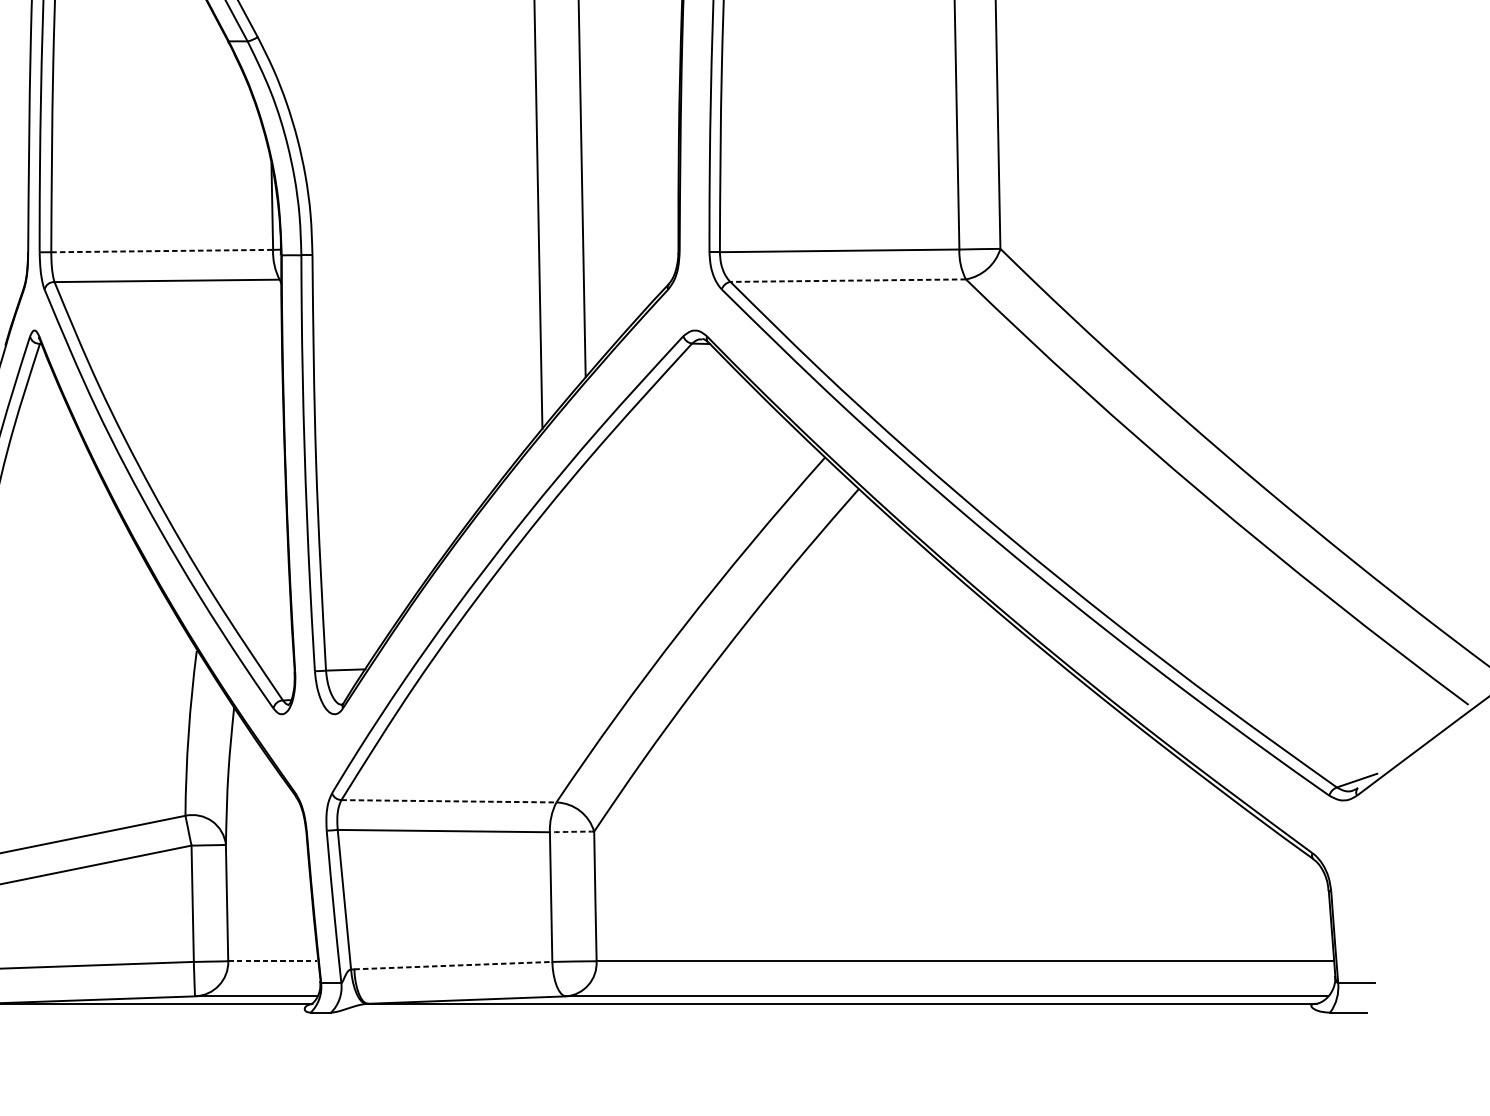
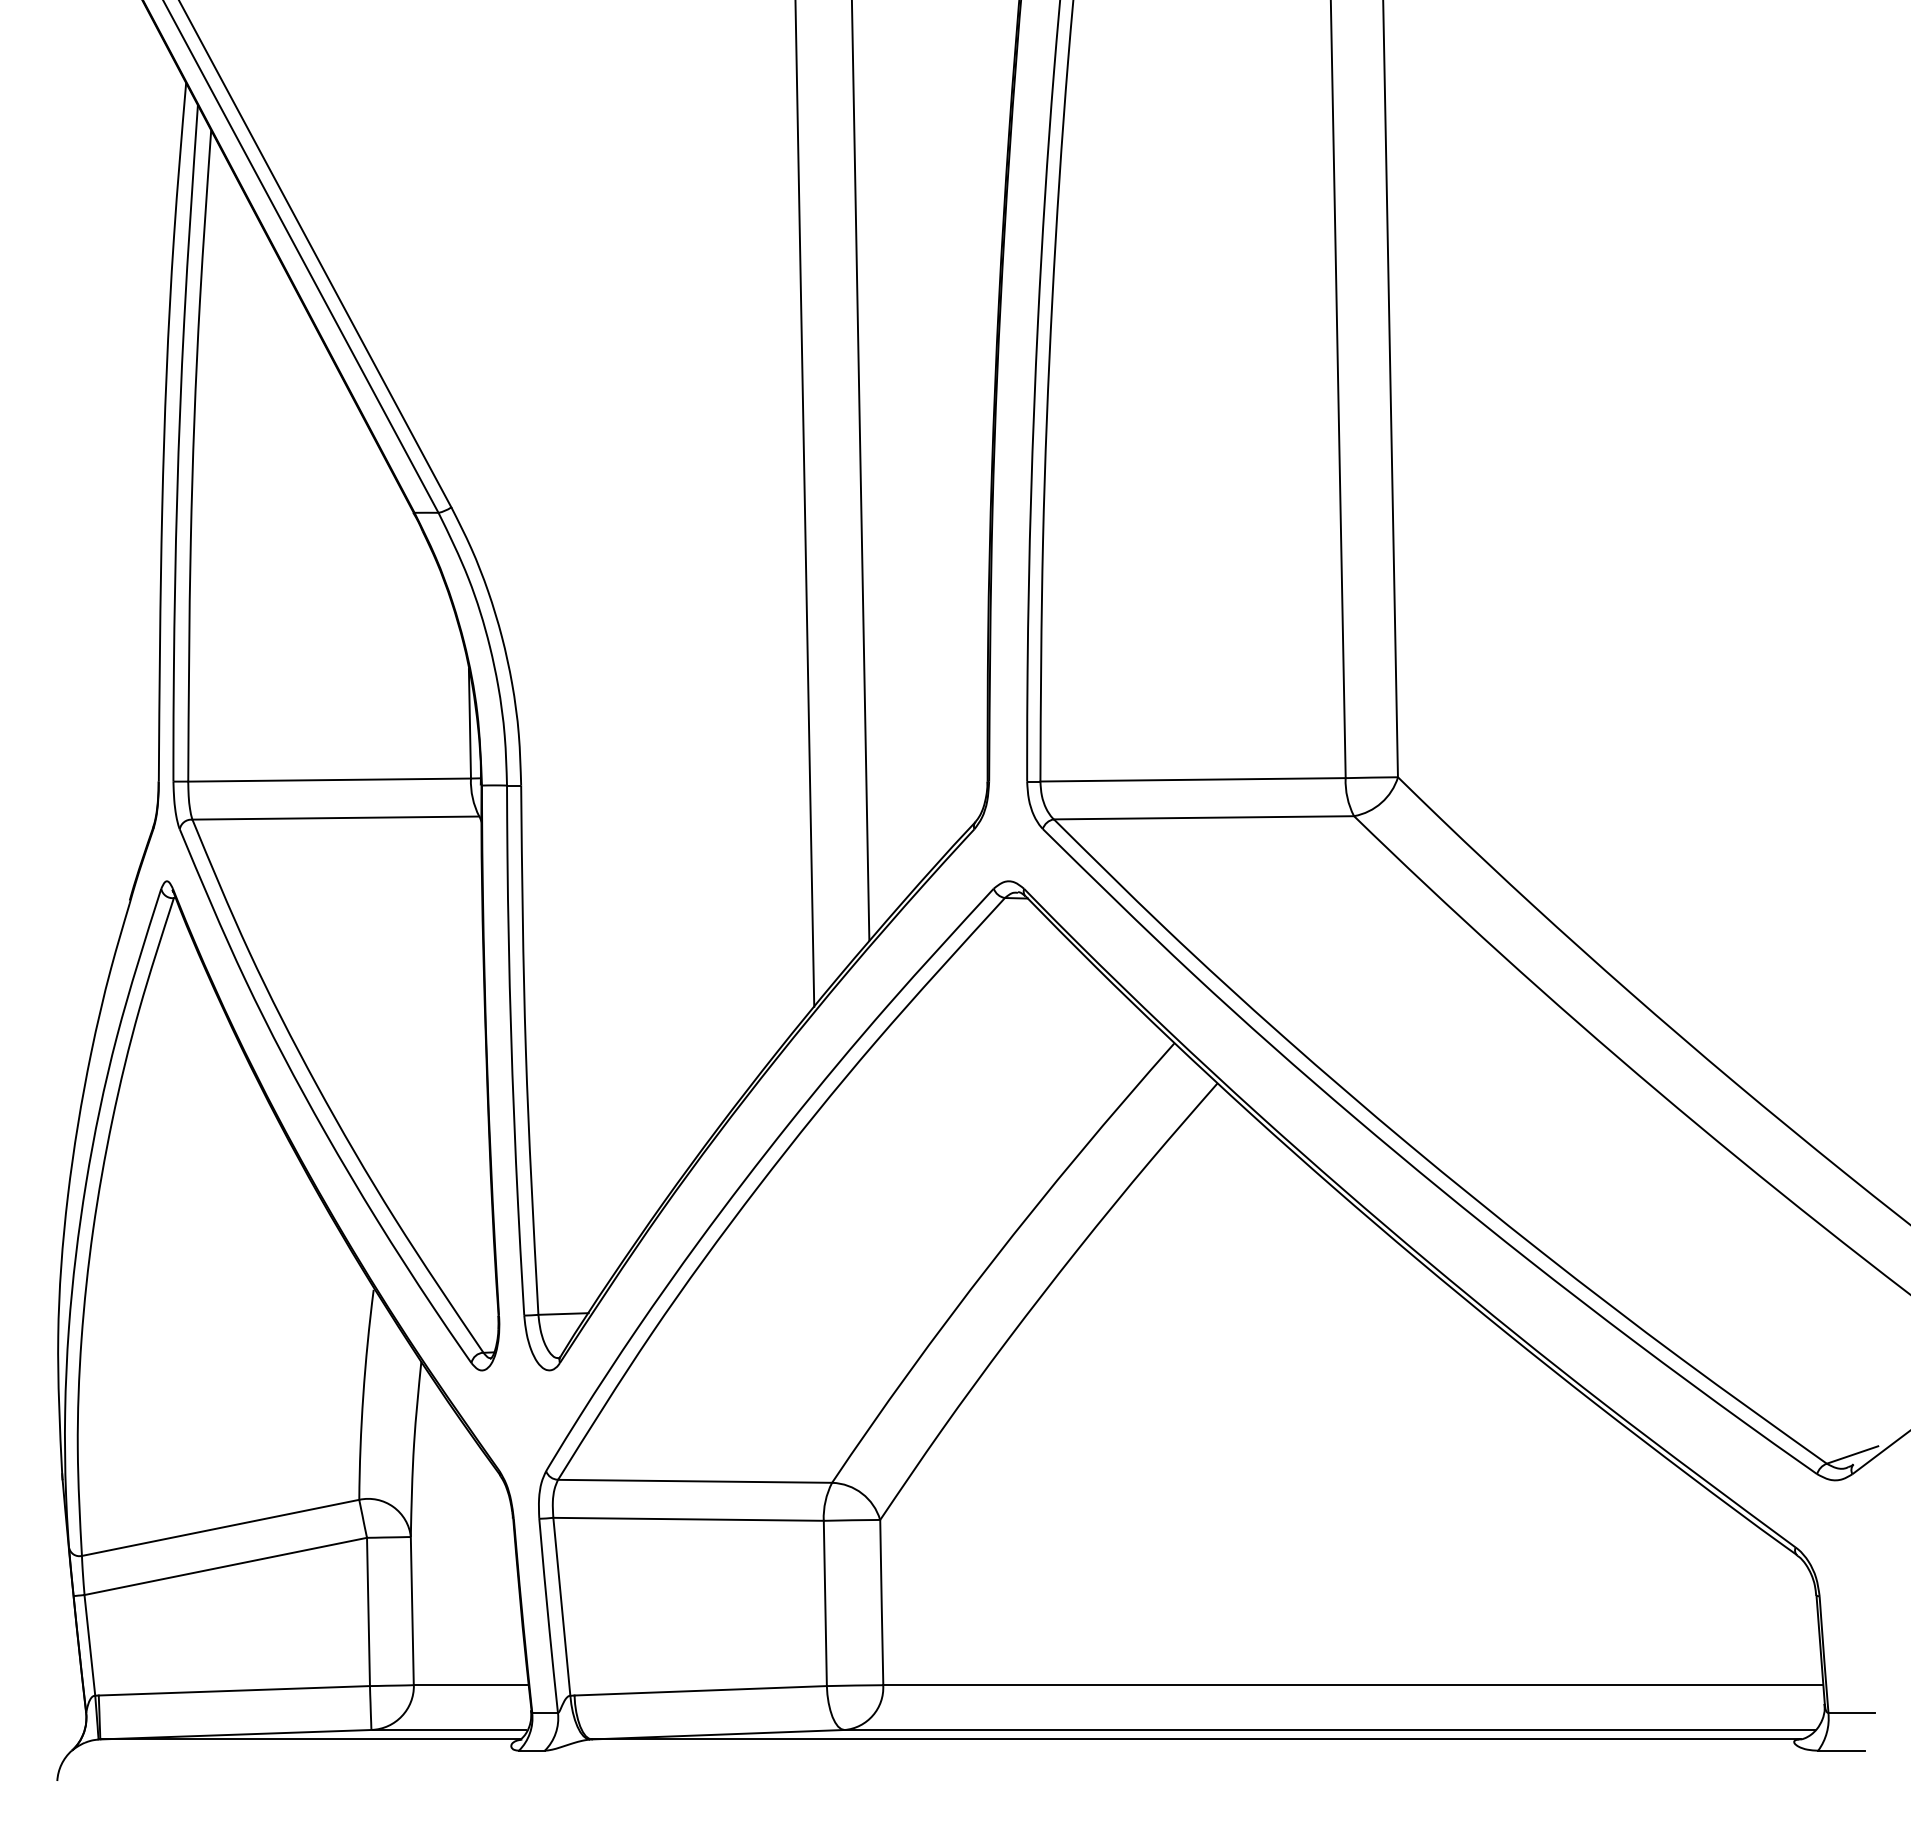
line: (162, 251) -> (330, 780), dashed -> solid
line: (847, 280) -> (1203, 817), dashed -> solid
line: (449, 801) -> (695, 1481), dashed -> solid
arc: (571, 832) -> (851, 1520), dashed -> solid
line: (272, 961) -> (470, 1685), dashed -> solid
line: (453, 965) -> (701, 1690), dashed -> solid

